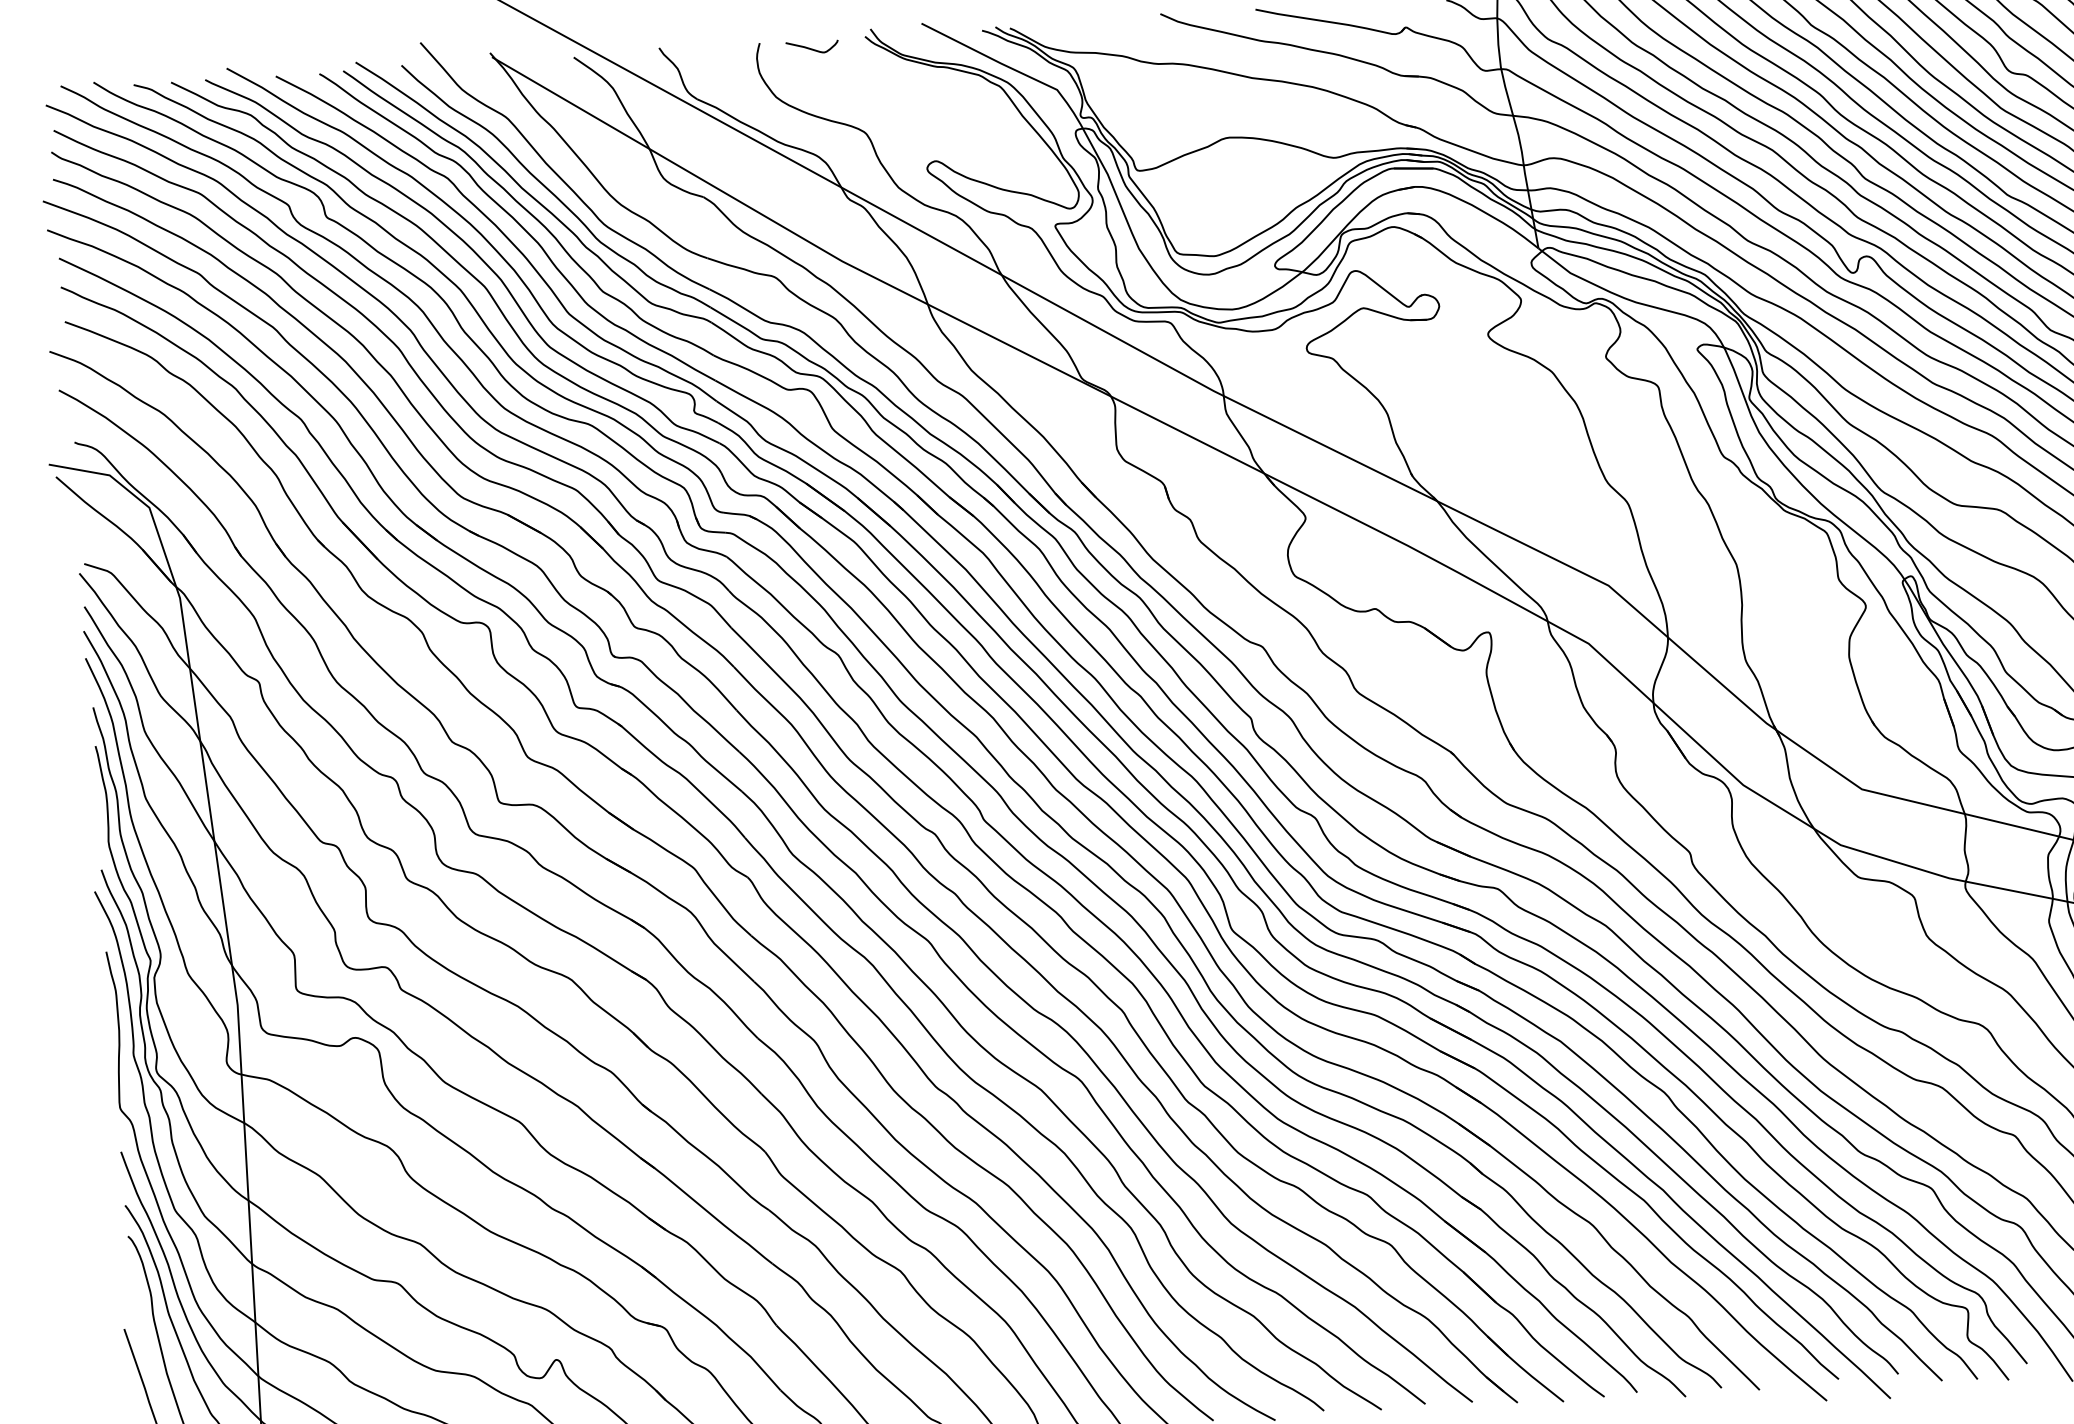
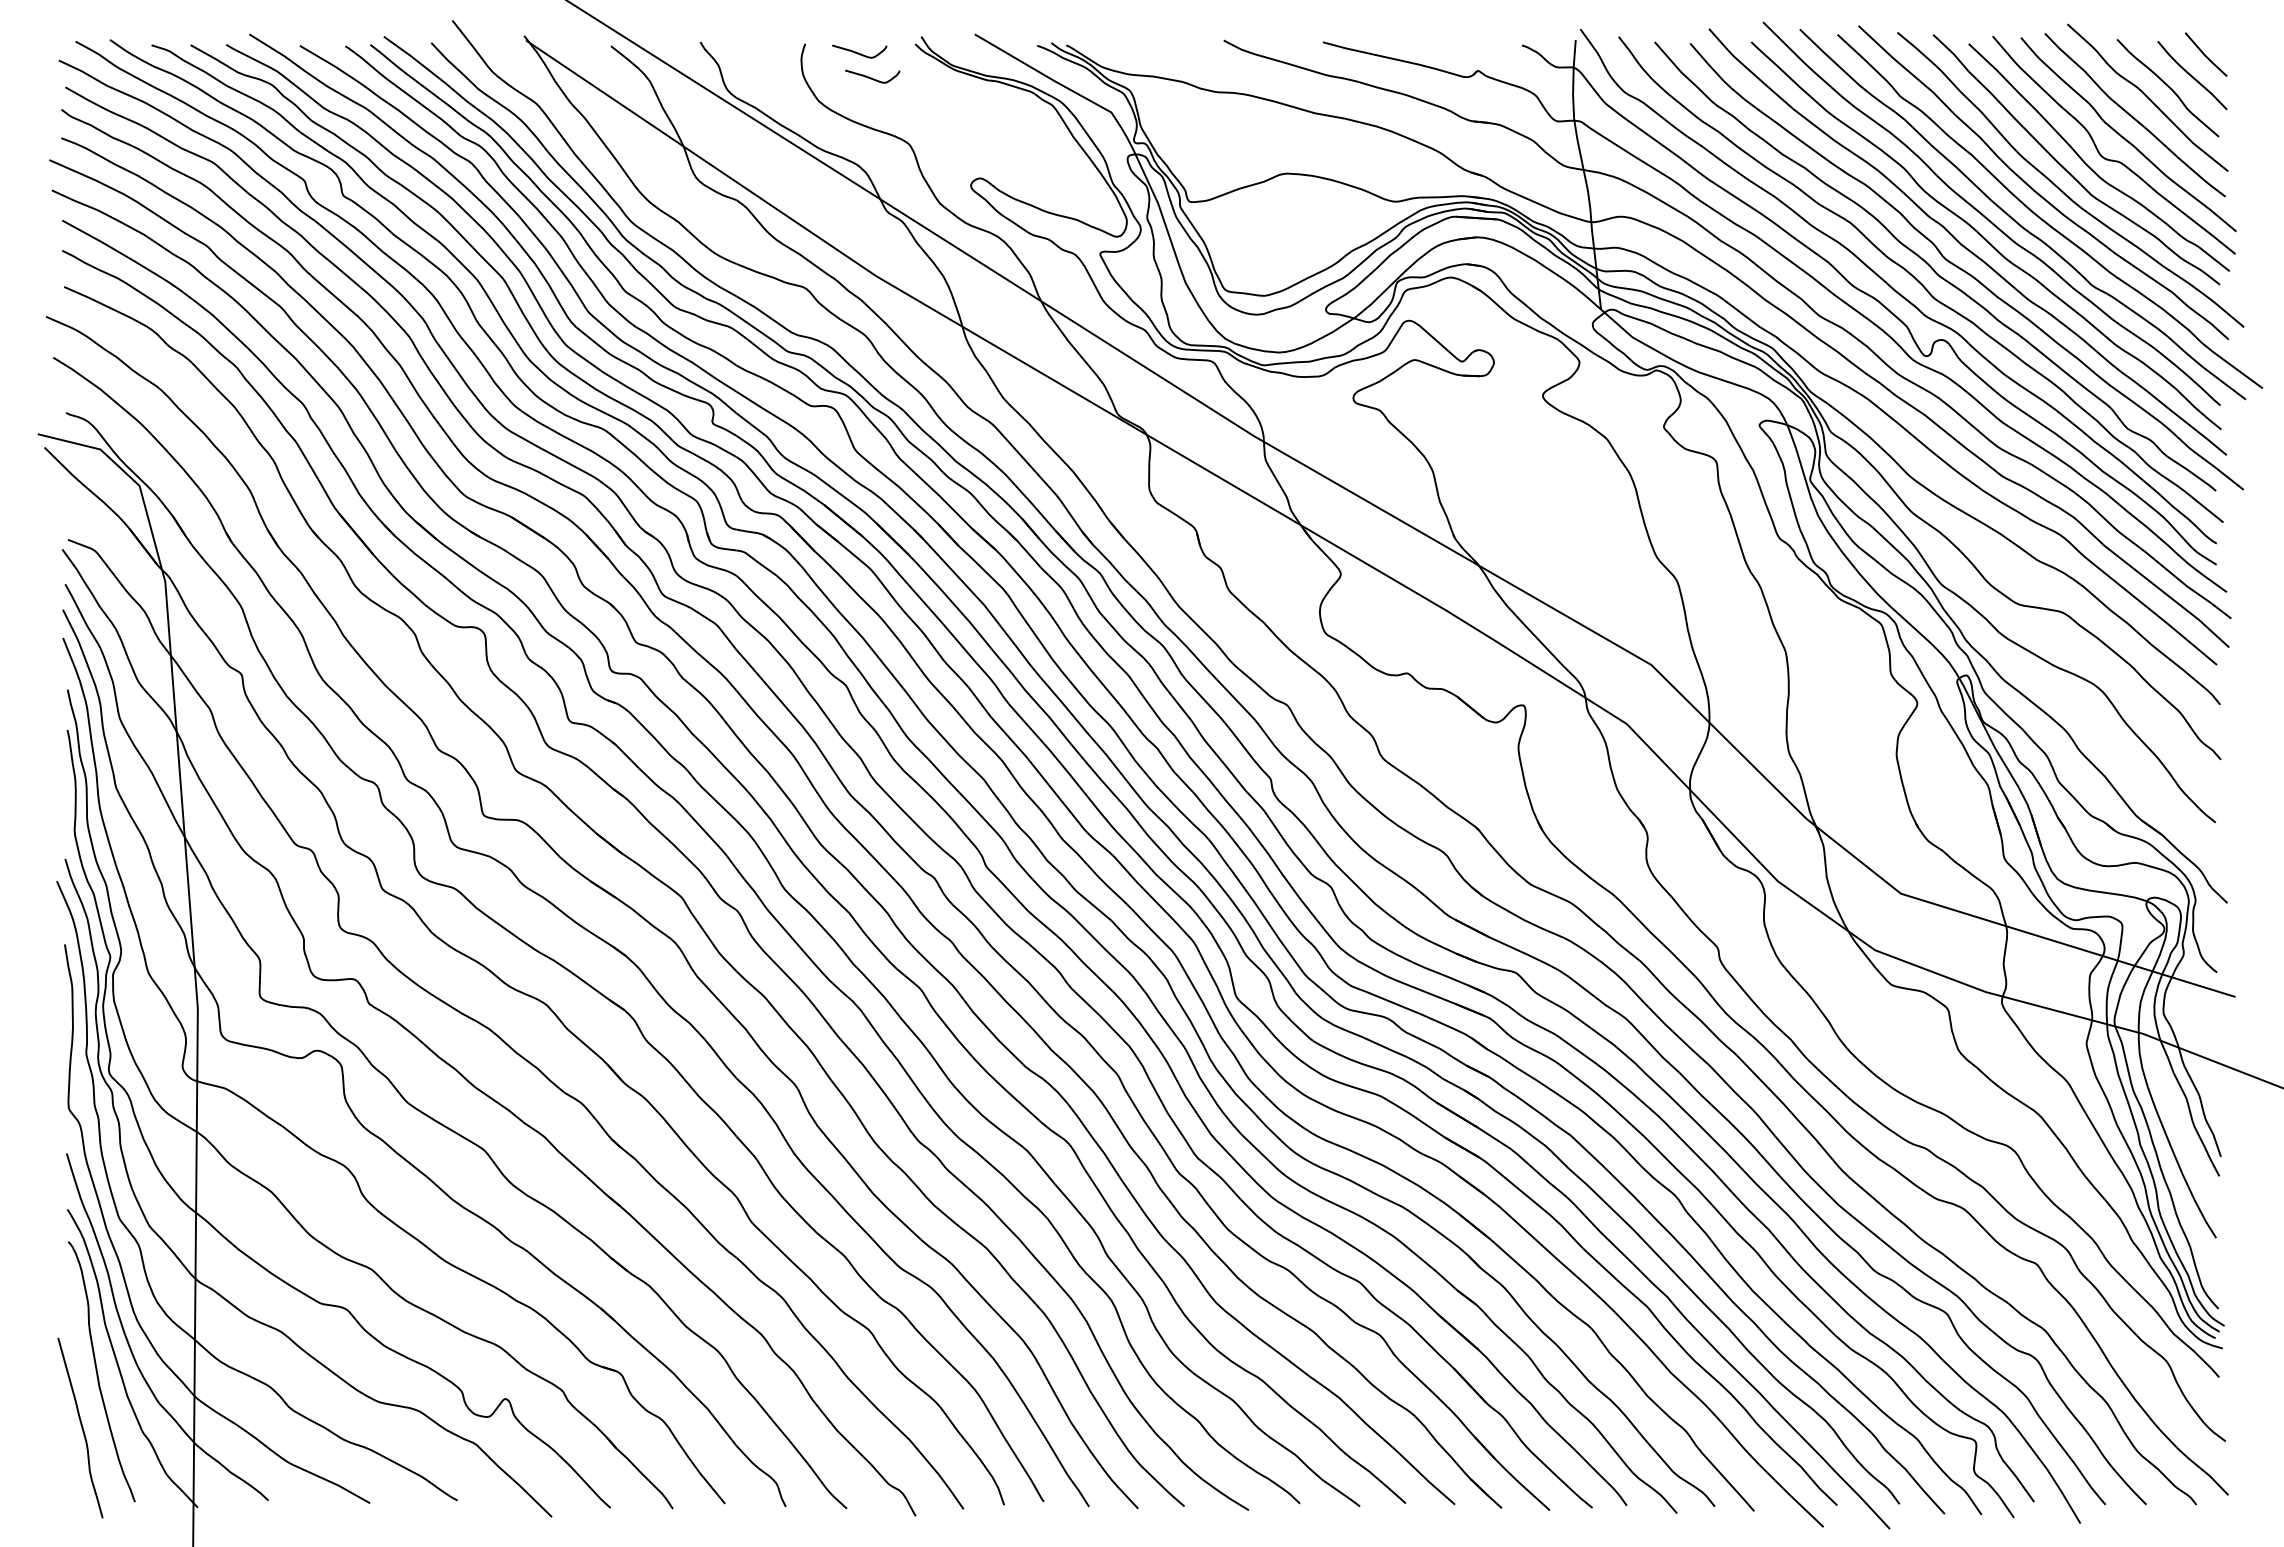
curve: (825, 71) -> (871, 77), added

